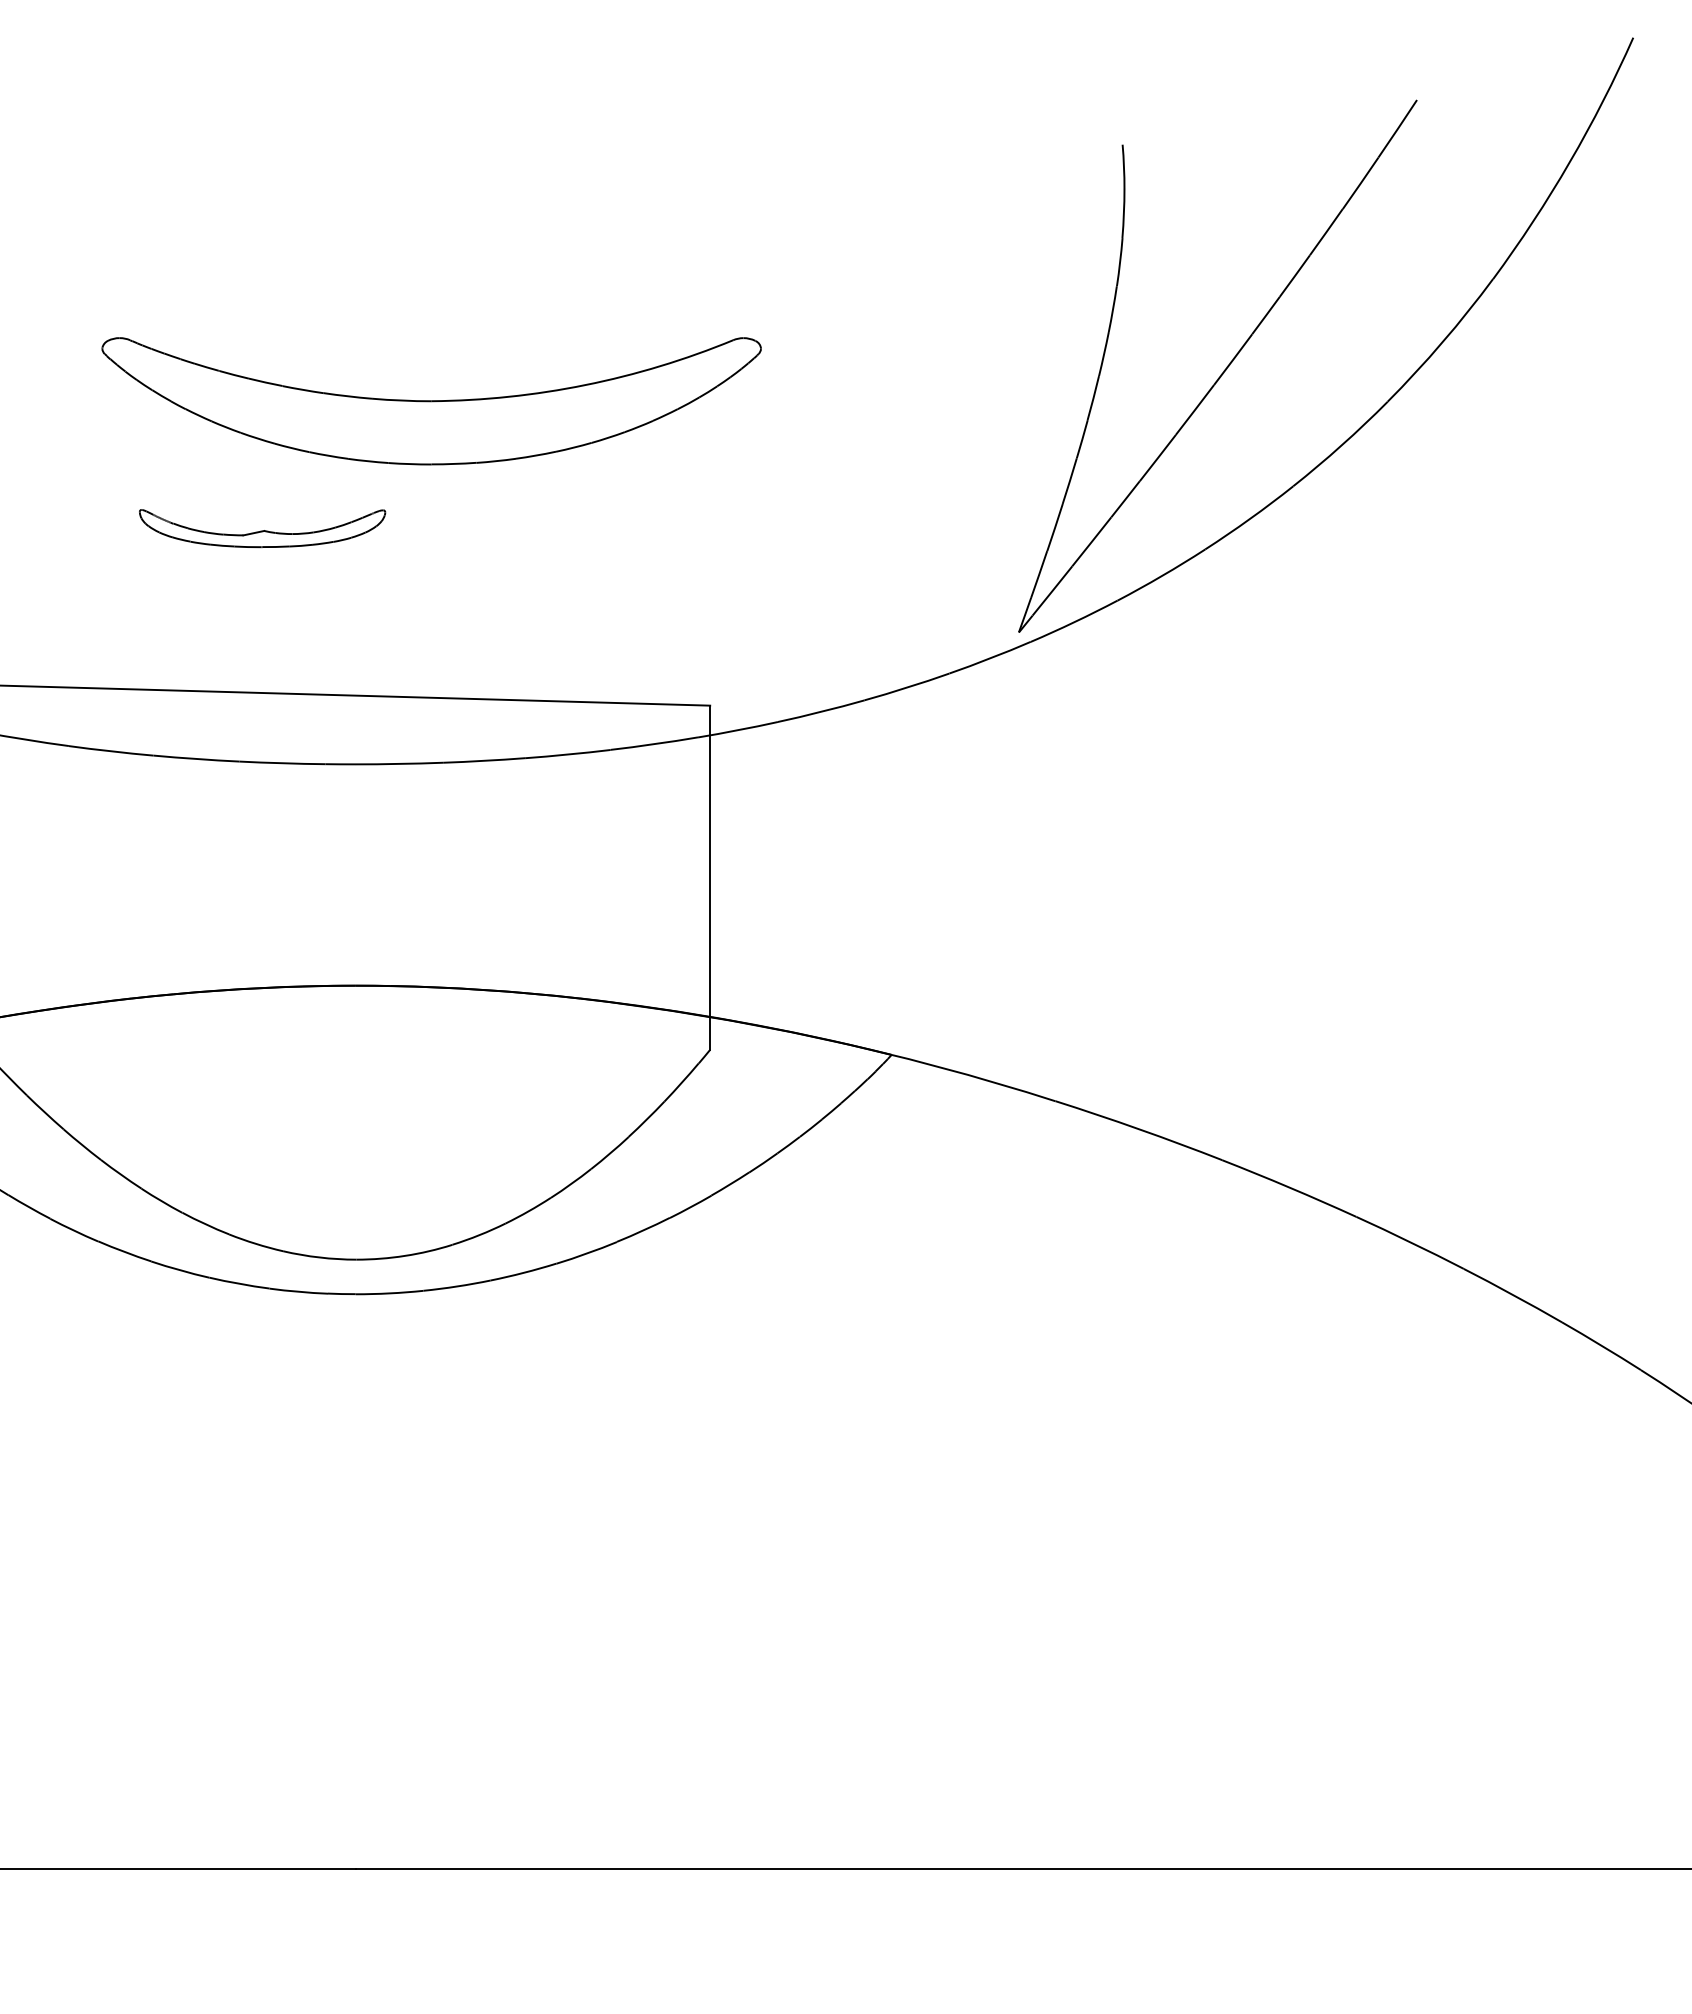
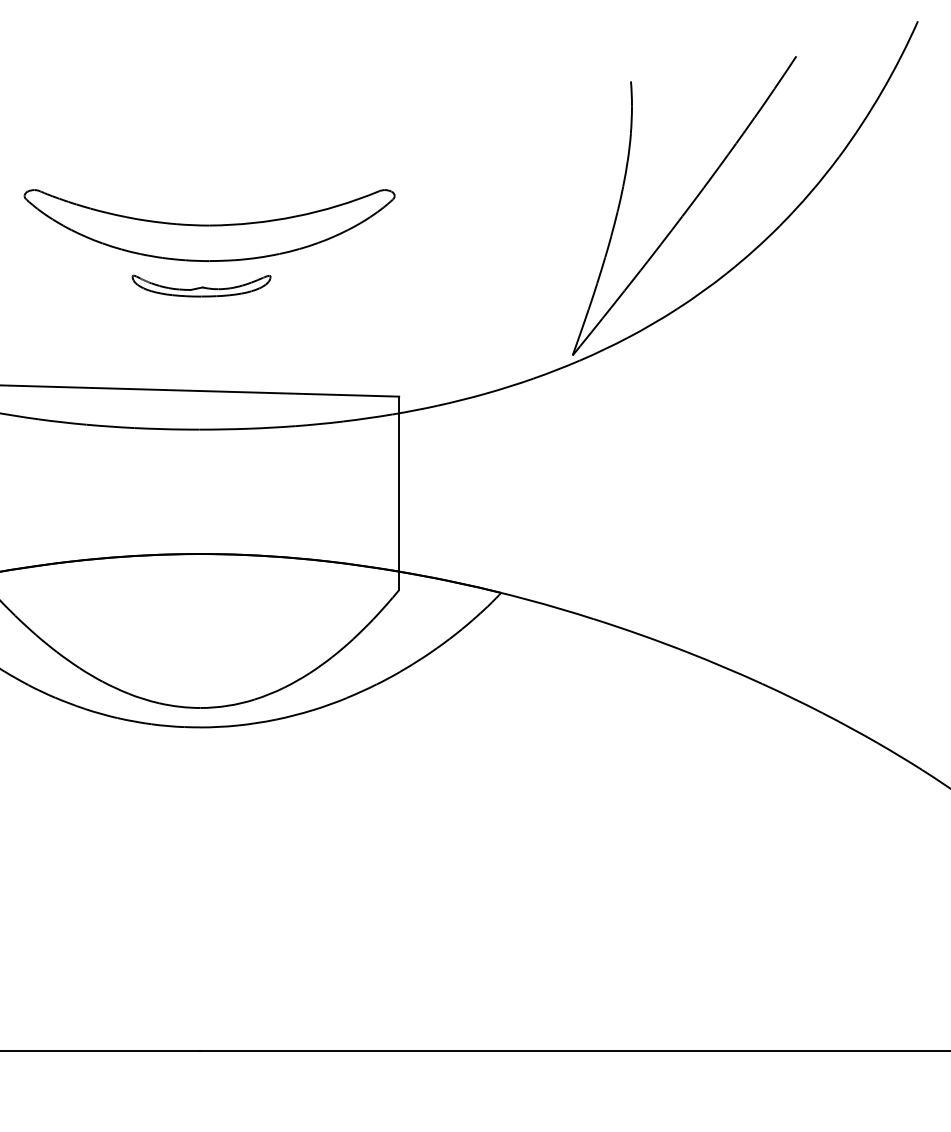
part: (431, 401) -> (209, 225), moved
part: (262, 527) -> (201, 285), moved

